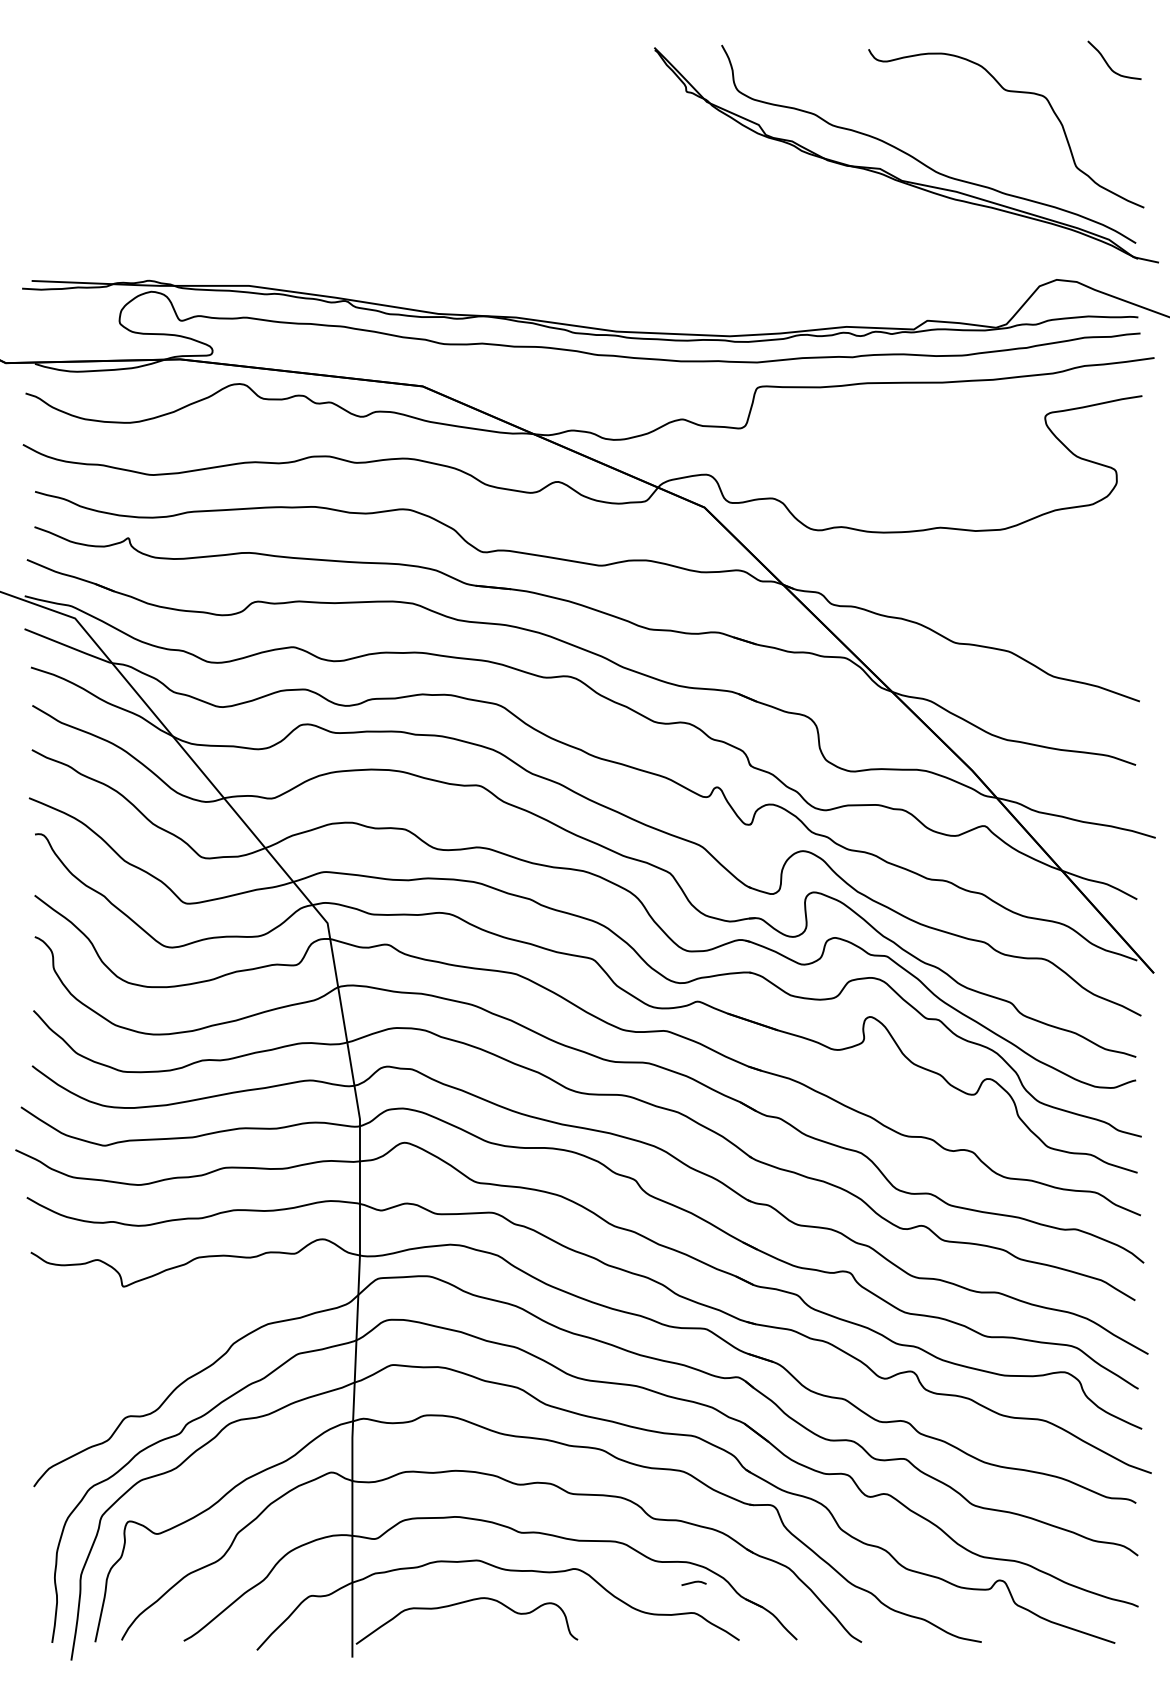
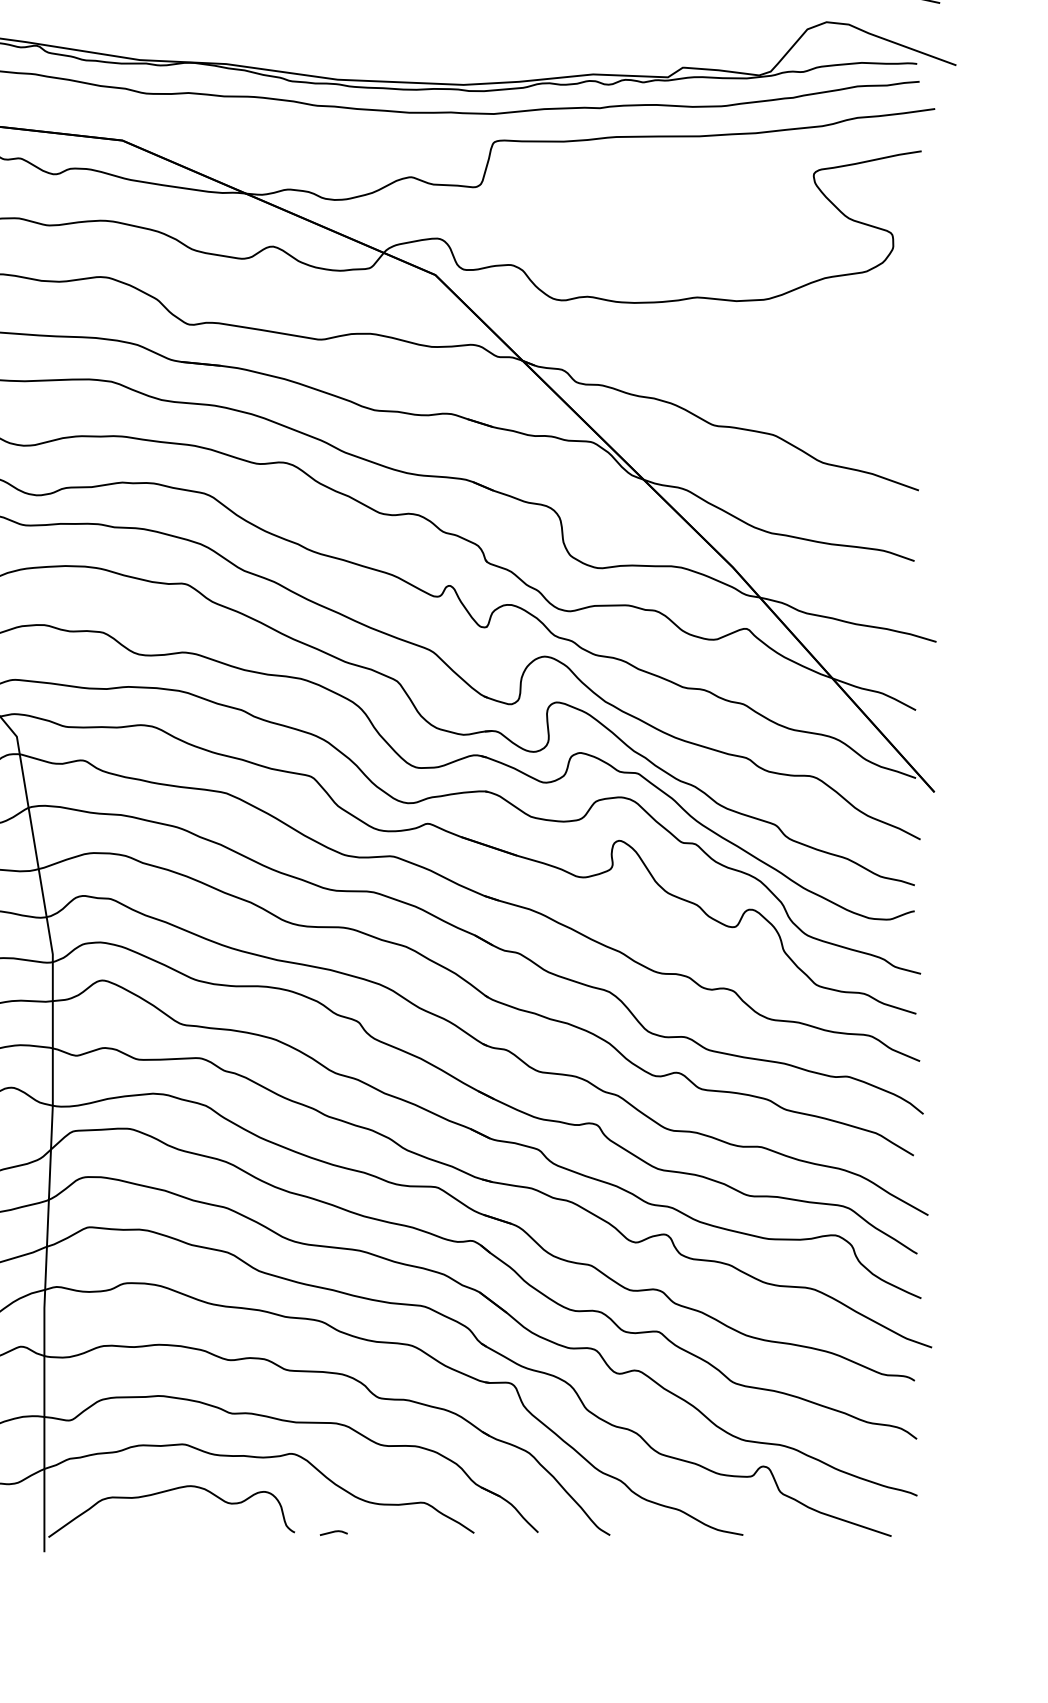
line: (693, 1582) -> (333, 1532), moved

